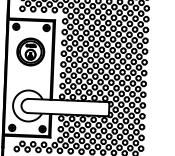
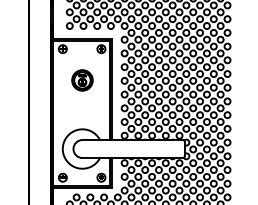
part: (30, 52) -> (82, 80), size x0.6

